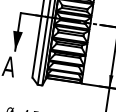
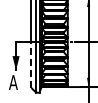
line: (36, 47) -> (31, 65), solid -> dashed

